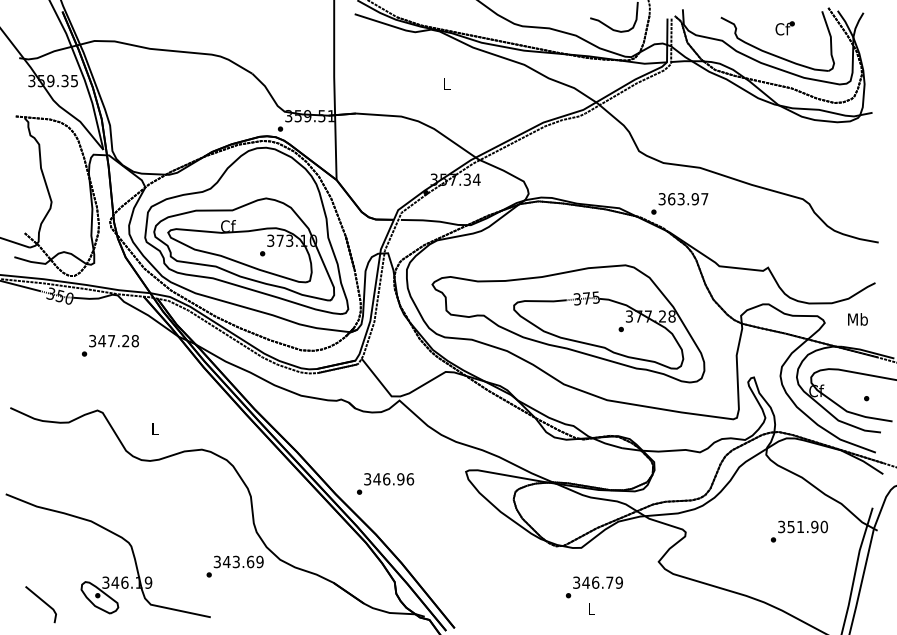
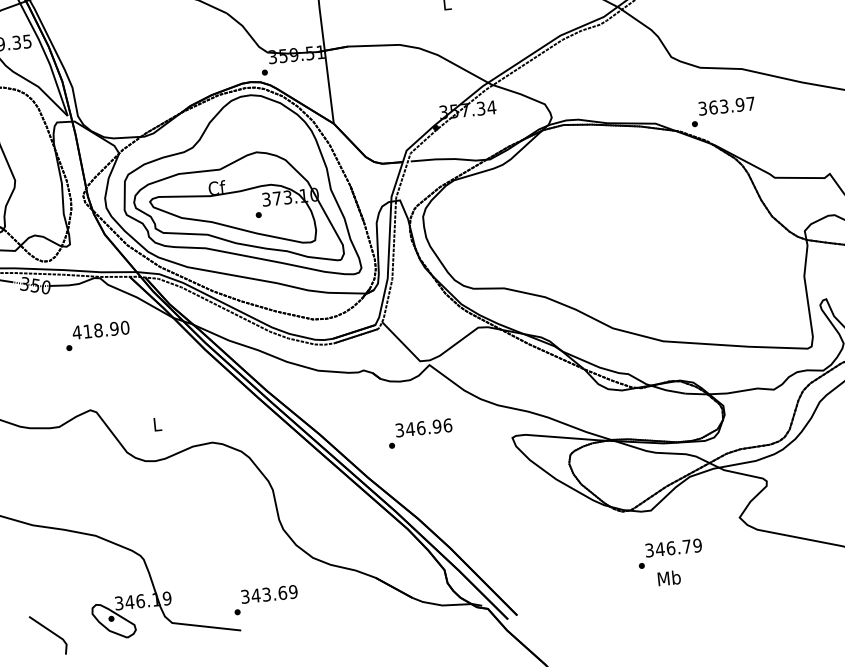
part: (568, 323) -> (611, 259), removed
text: (113, 340) -> (100, 329), 347.28 -> 418.90
text: (385, 483) -> (420, 433), moved
text: (234, 566) -> (265, 599), moved
text: (591, 608) -> (669, 577), L -> Mb

